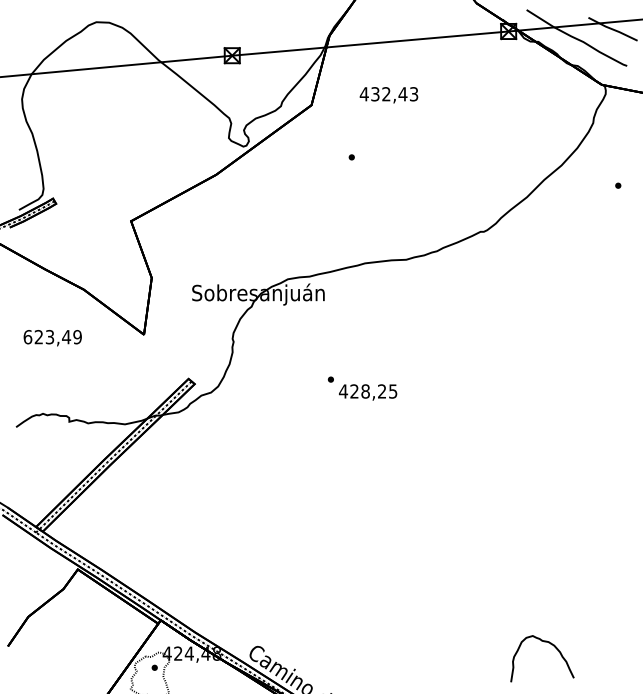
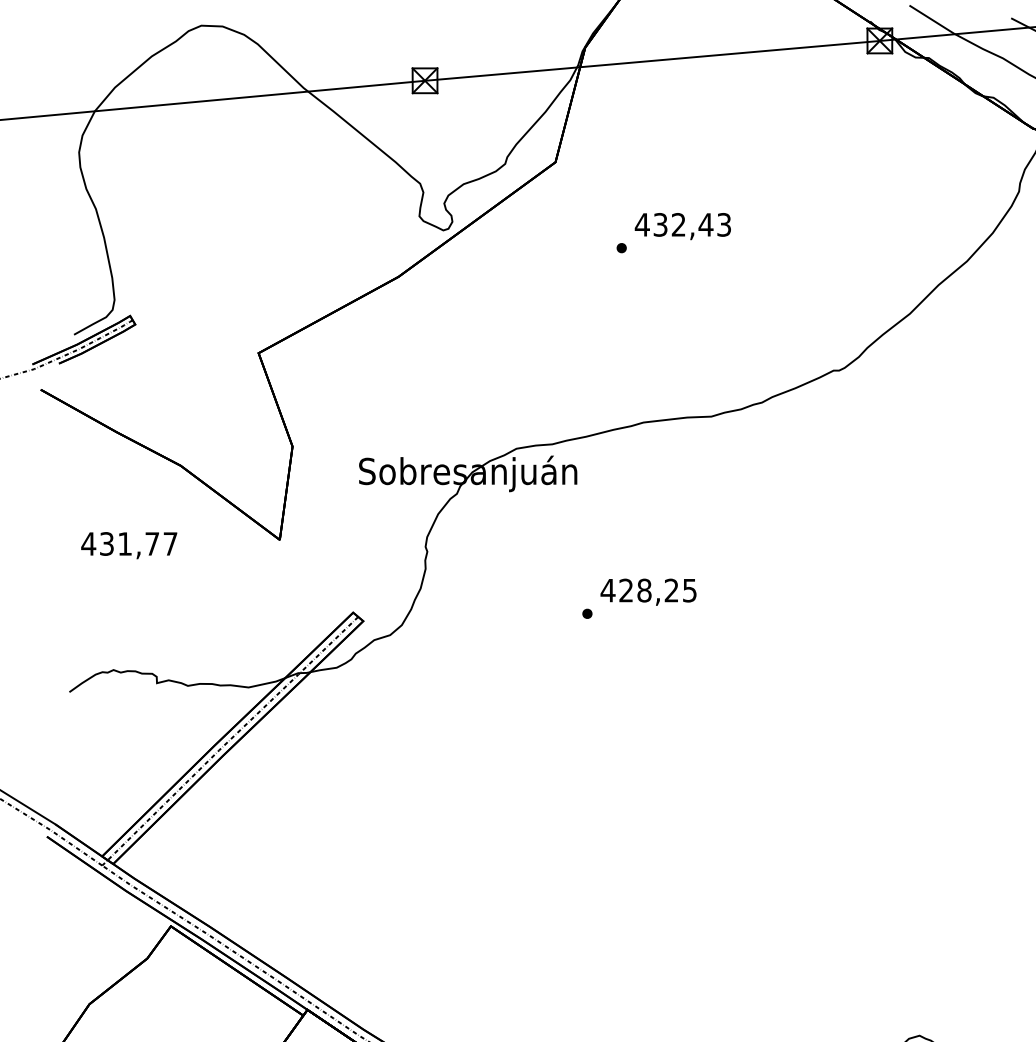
text: (388, 95) -> (682, 226), moved
text: (52, 337) -> (129, 544), 623,49 -> 431,77
text: (368, 392) -> (649, 592), moved

